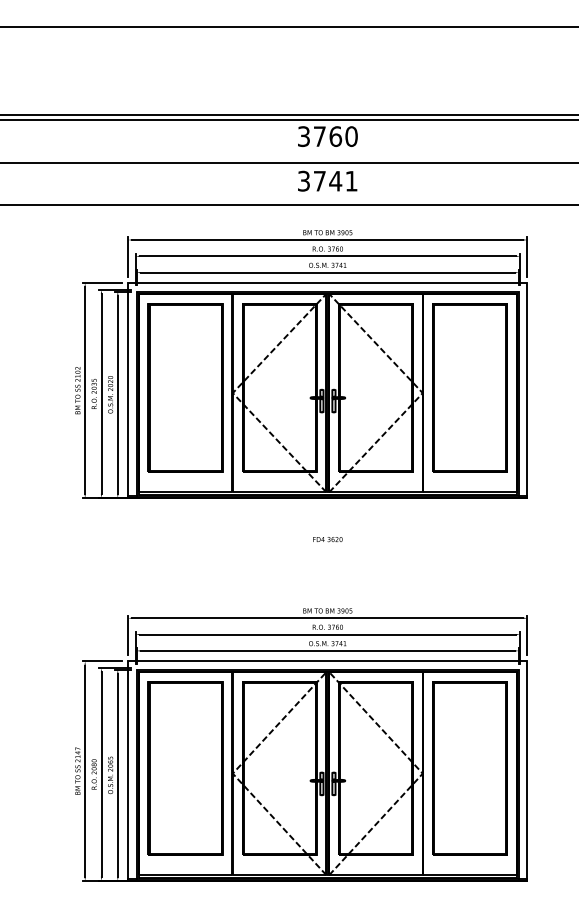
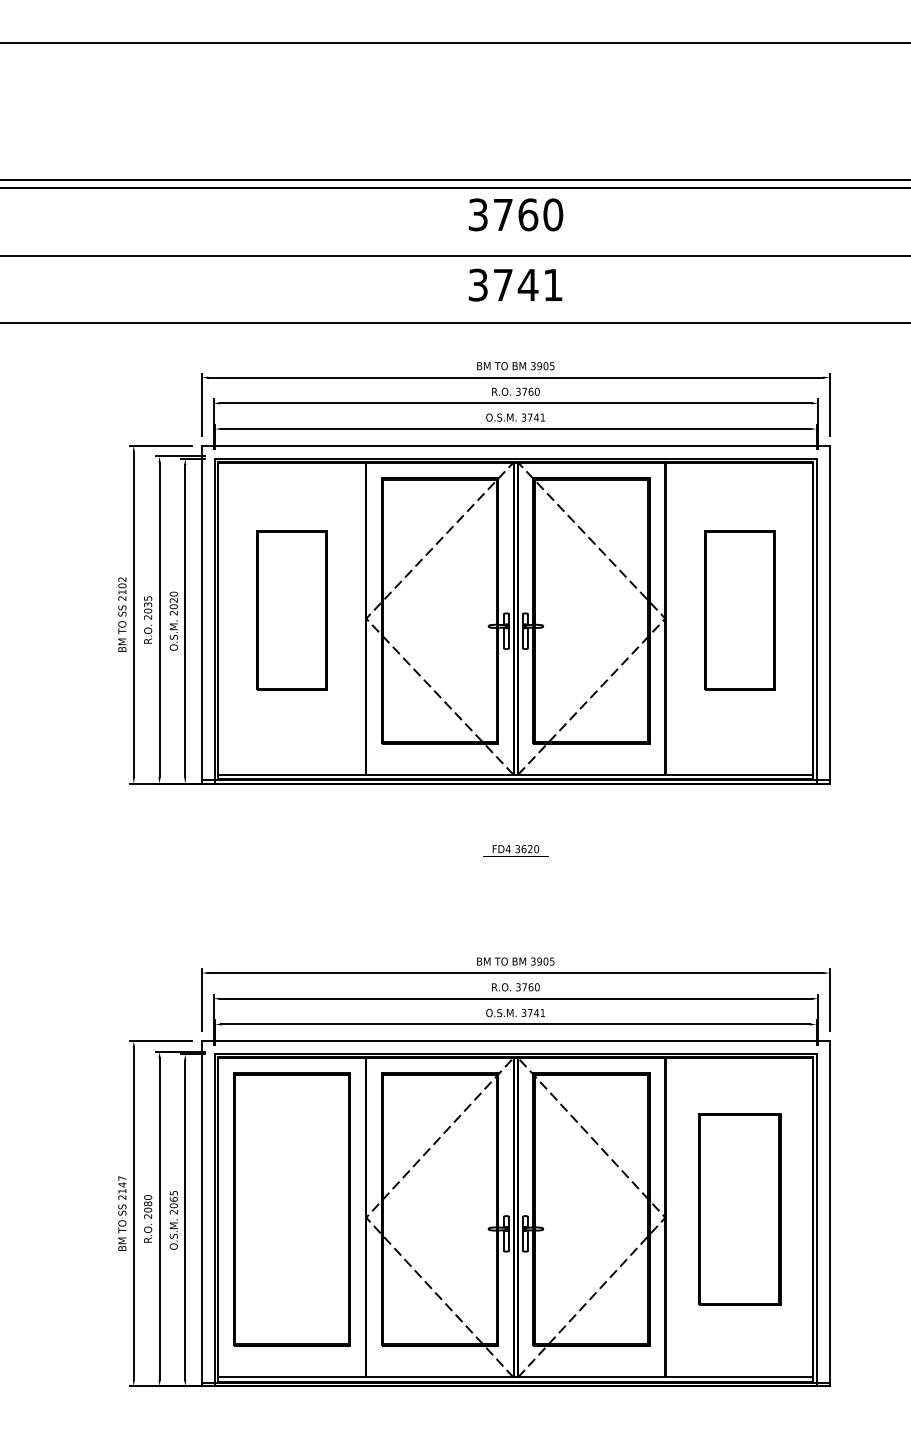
part: (185, 387) -> (291, 609), size x0.6
part: (469, 387) -> (738, 609), size x0.6
part: (469, 768) -> (738, 1209), size x0.7

